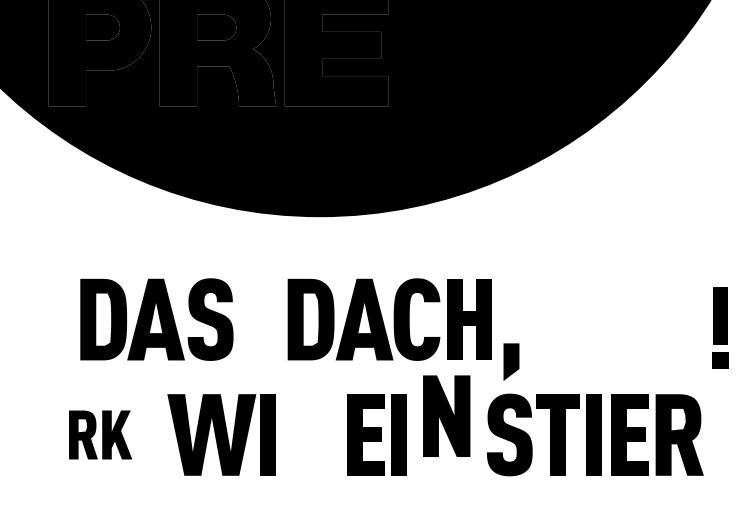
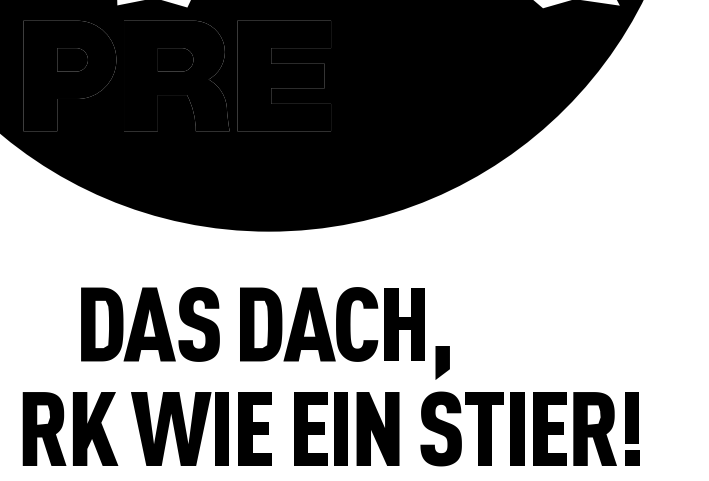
part: (156, 319) -> (150, 324), moved
part: (720, 327) -> (632, 428), moved
part: (446, 415) -> (377, 428), moved
part: (100, 434) -> (70, 428), size x1.67
fill: (303, 434) -> (254, 428), added

